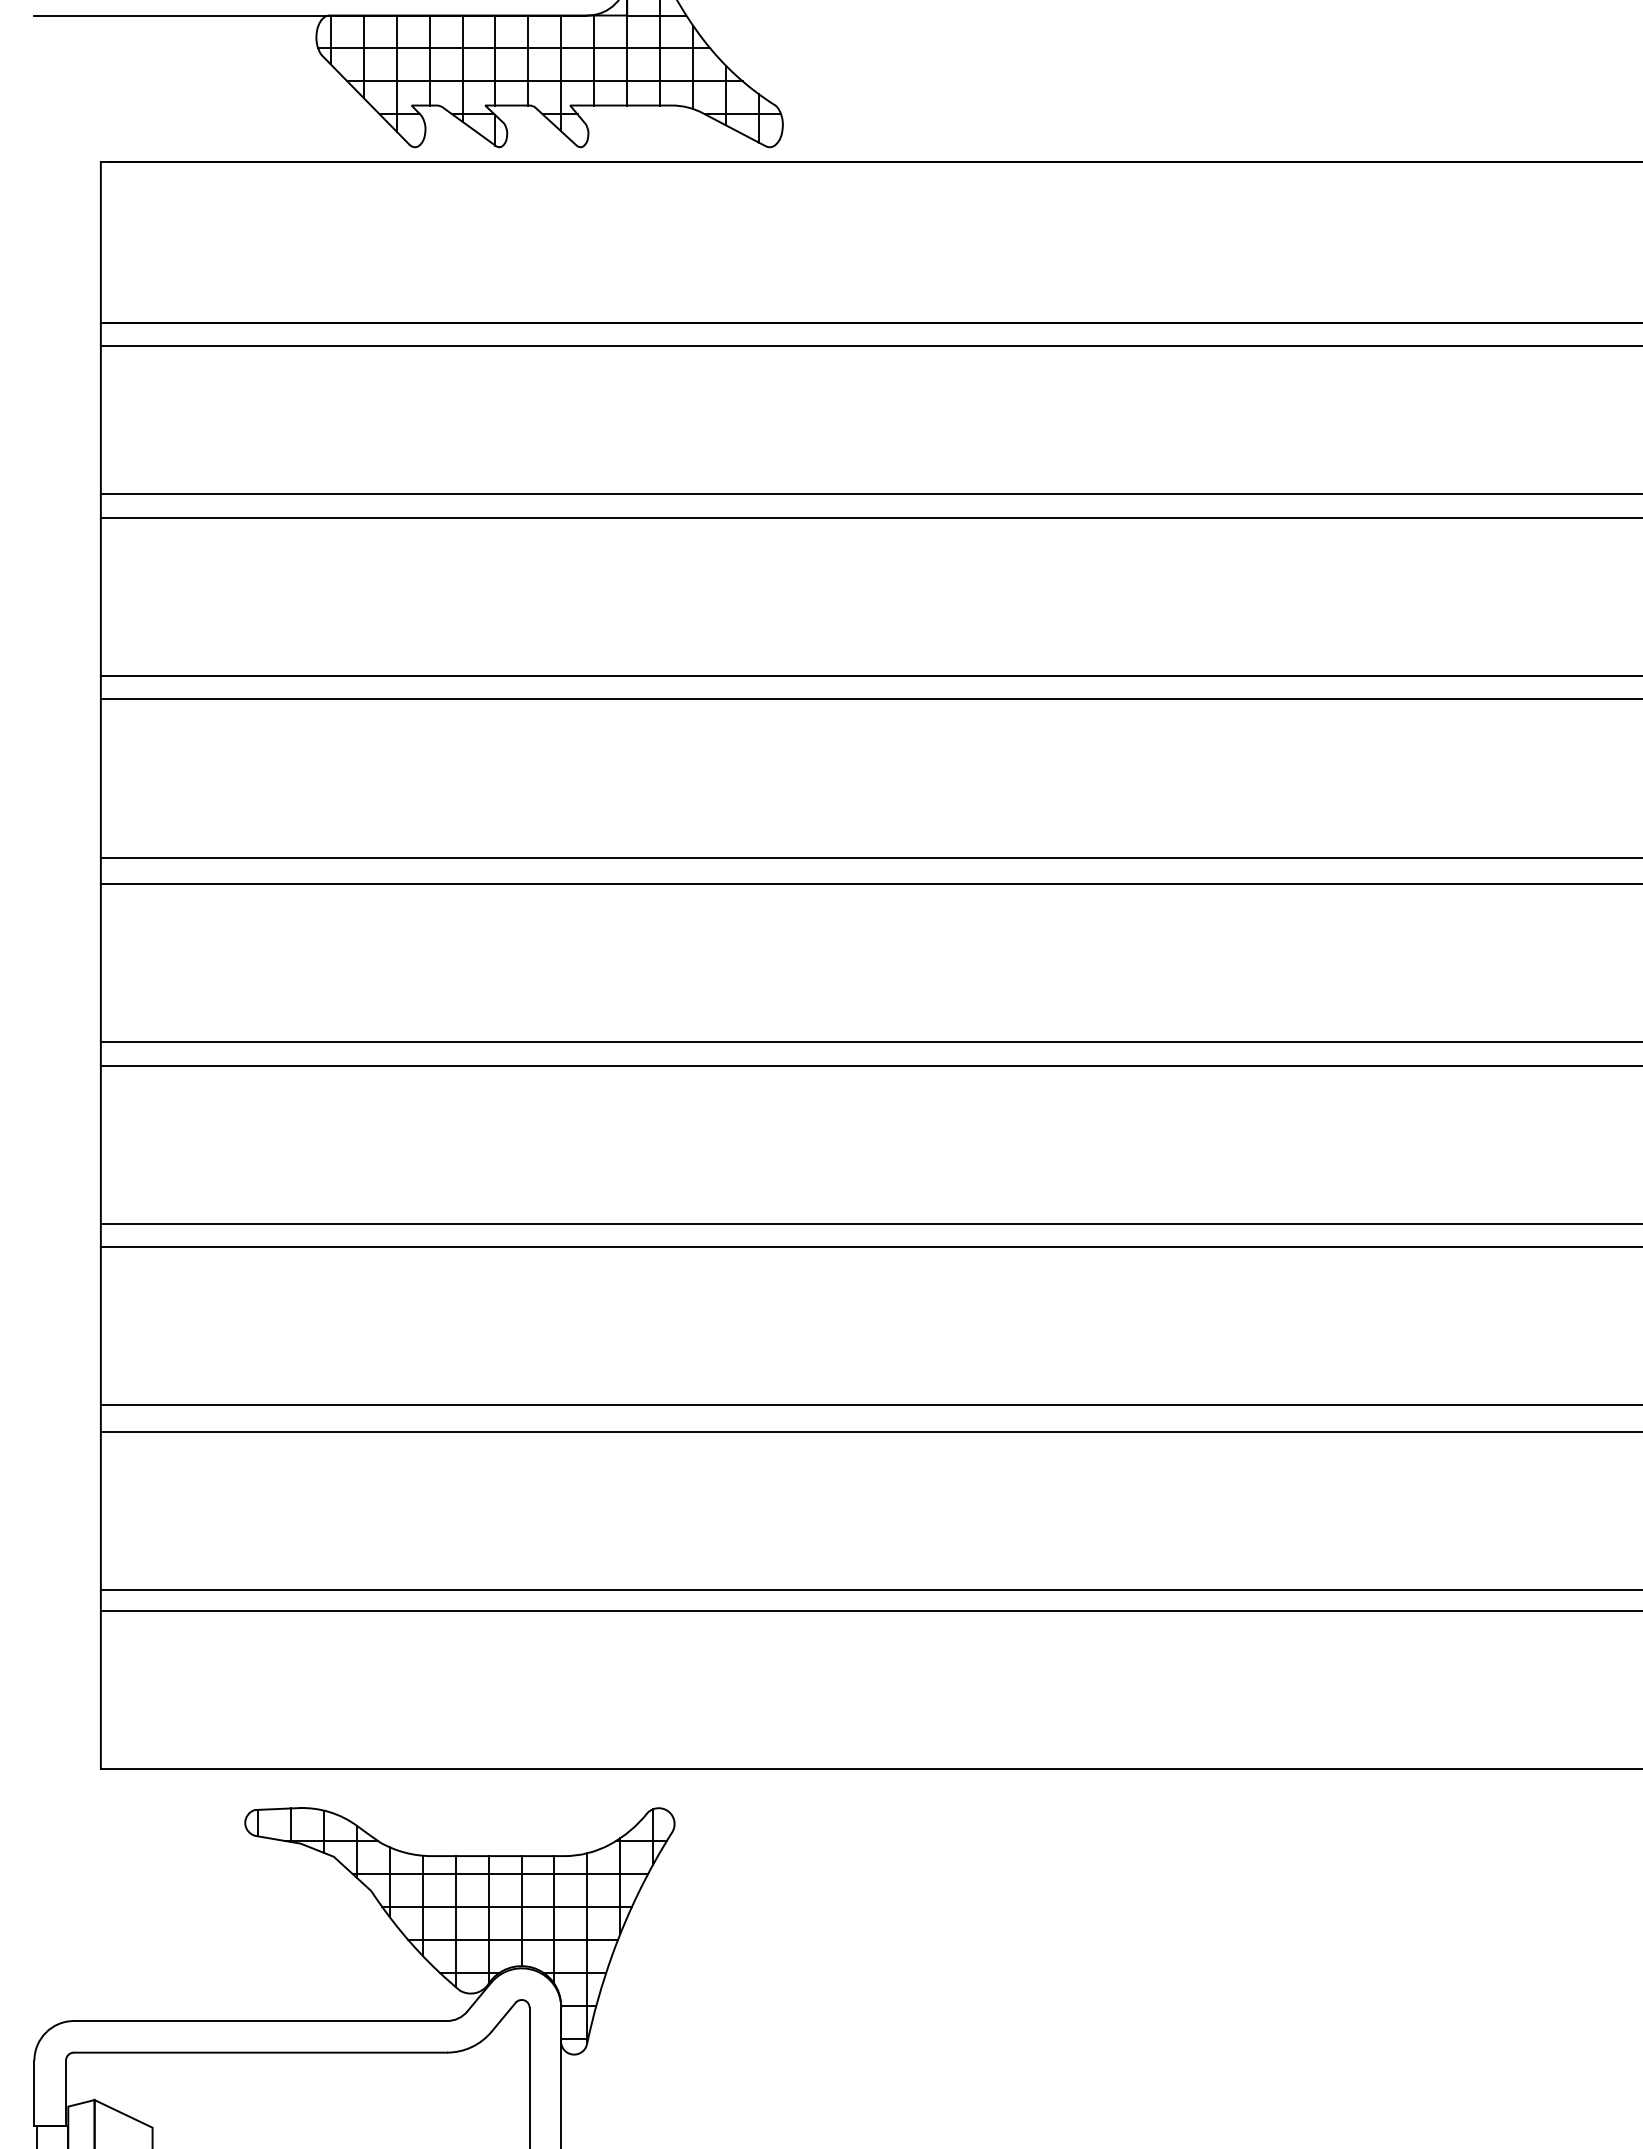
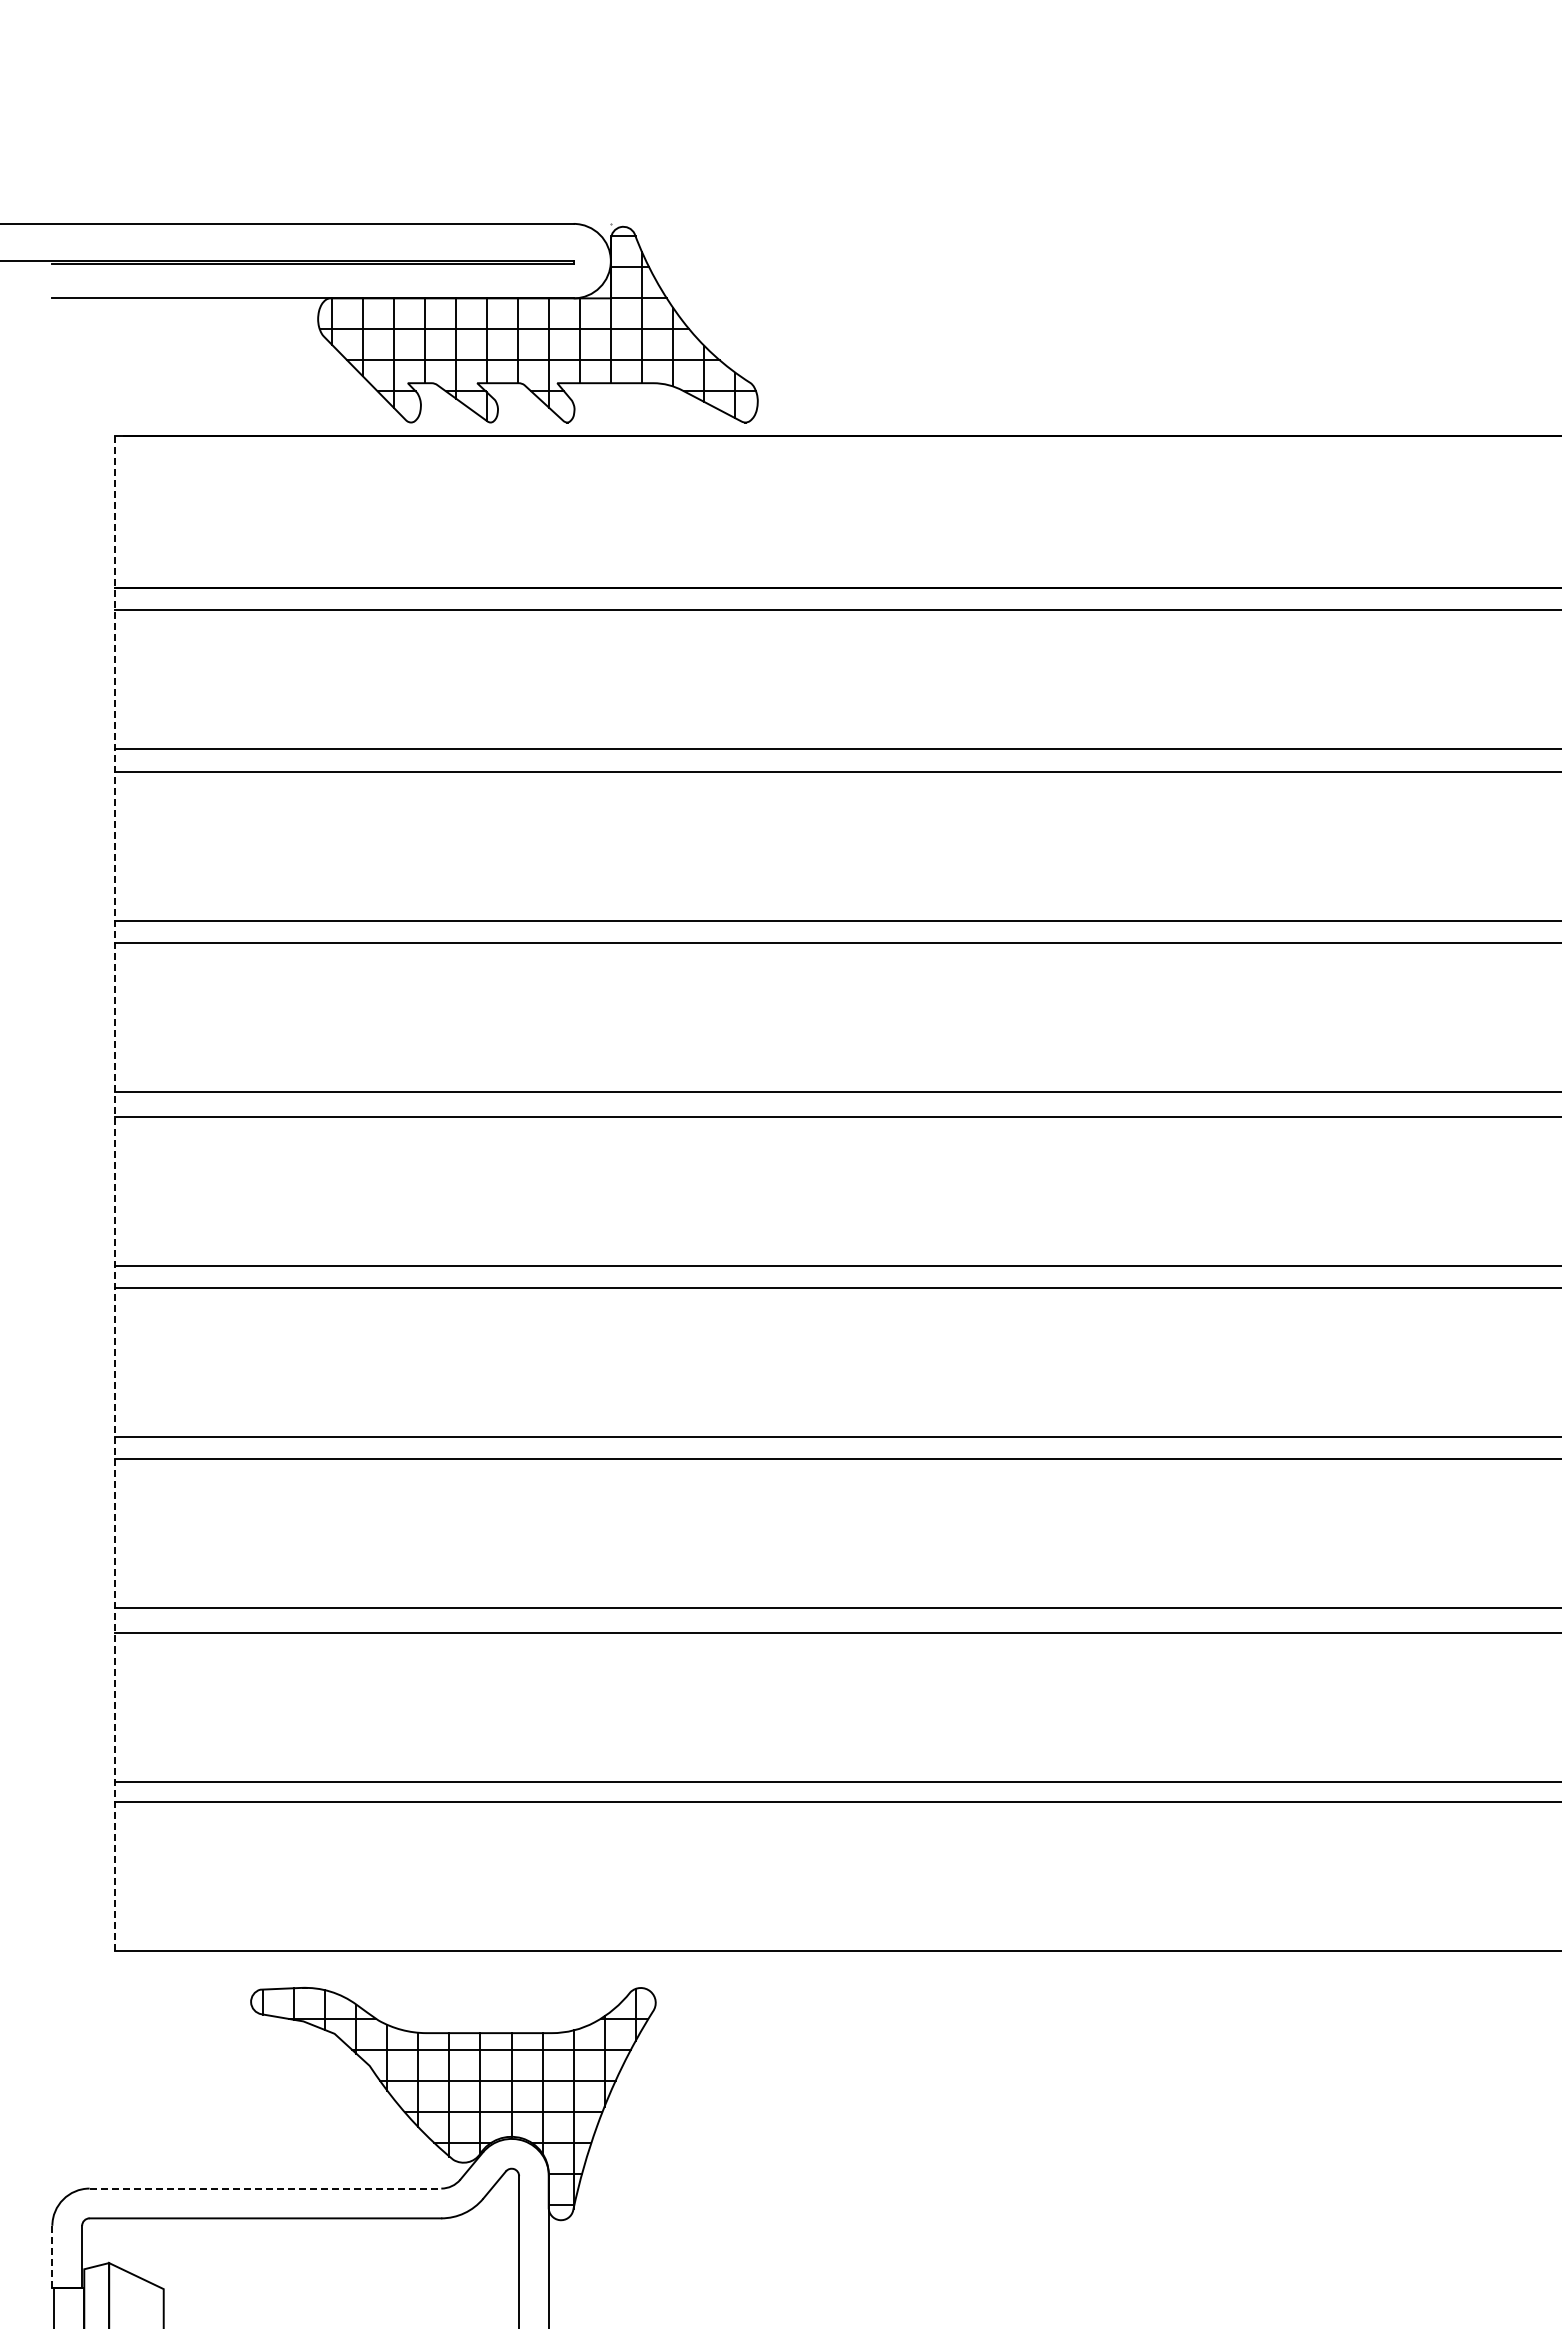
line: (101, 966) -> (115, 1194), solid -> dashed
line: (260, 2020) -> (265, 2188), solid -> dashed
line: (34, 2093) -> (52, 2256), solid -> dashed

